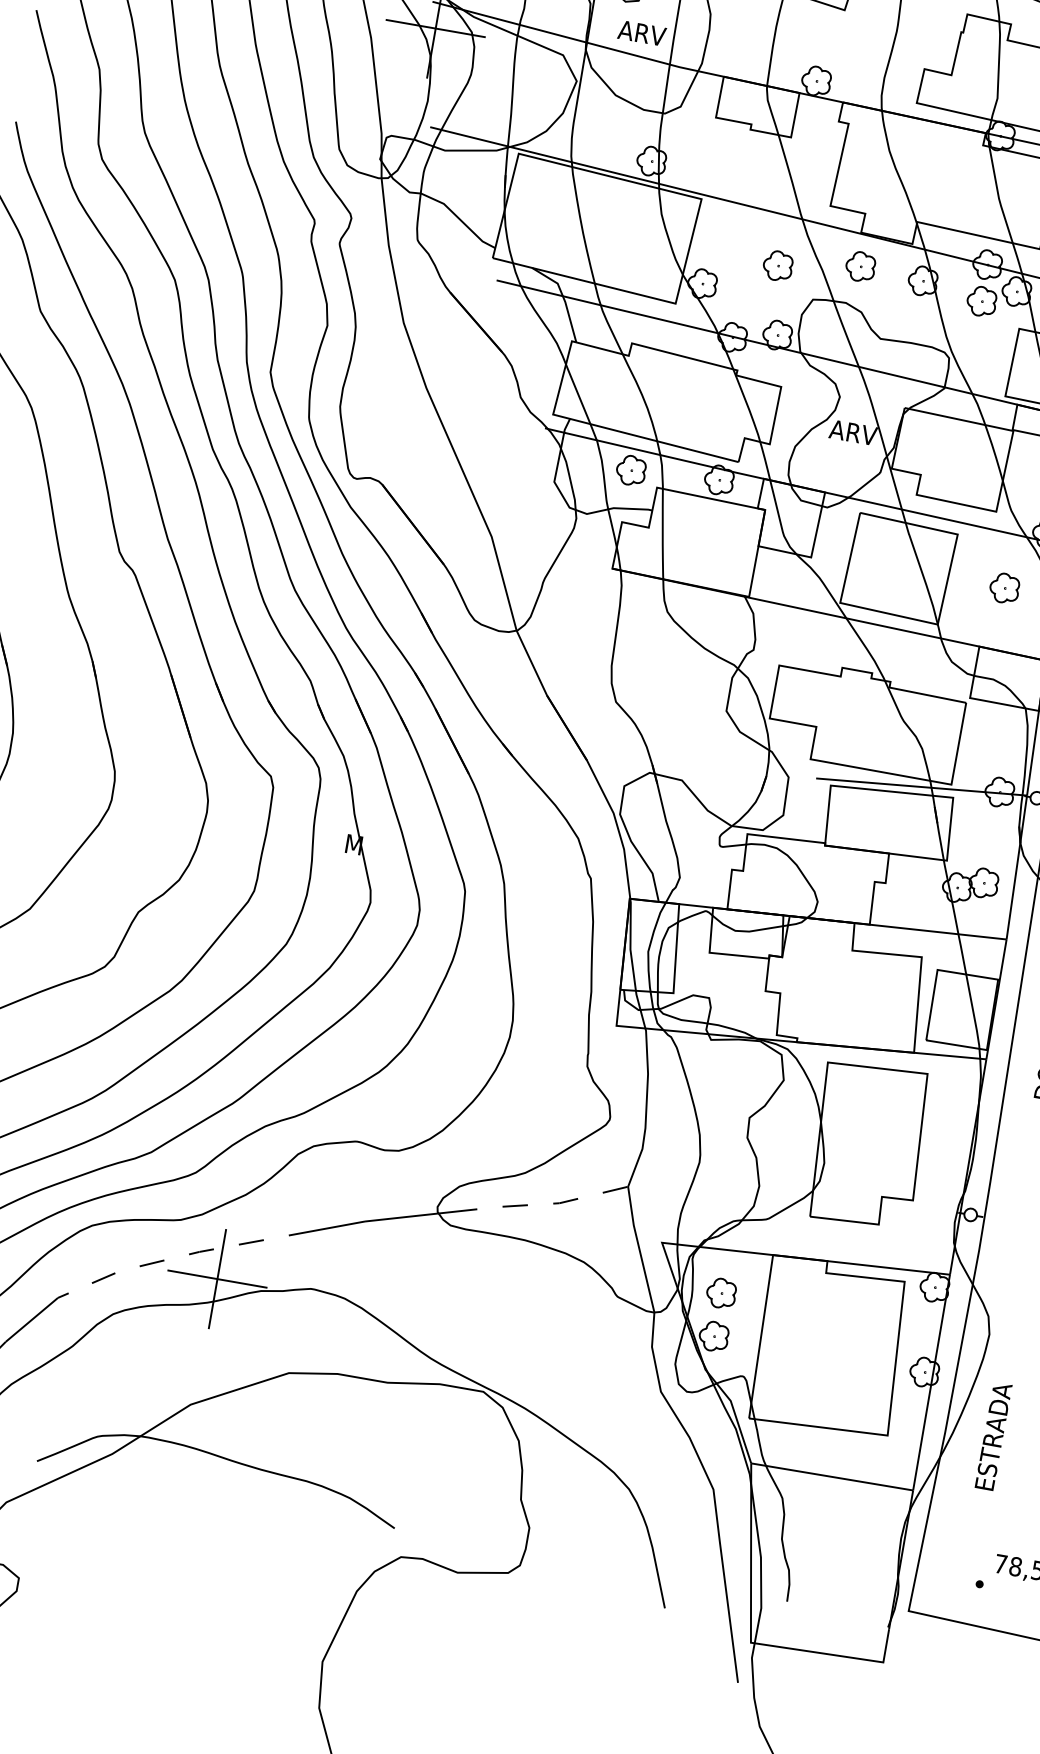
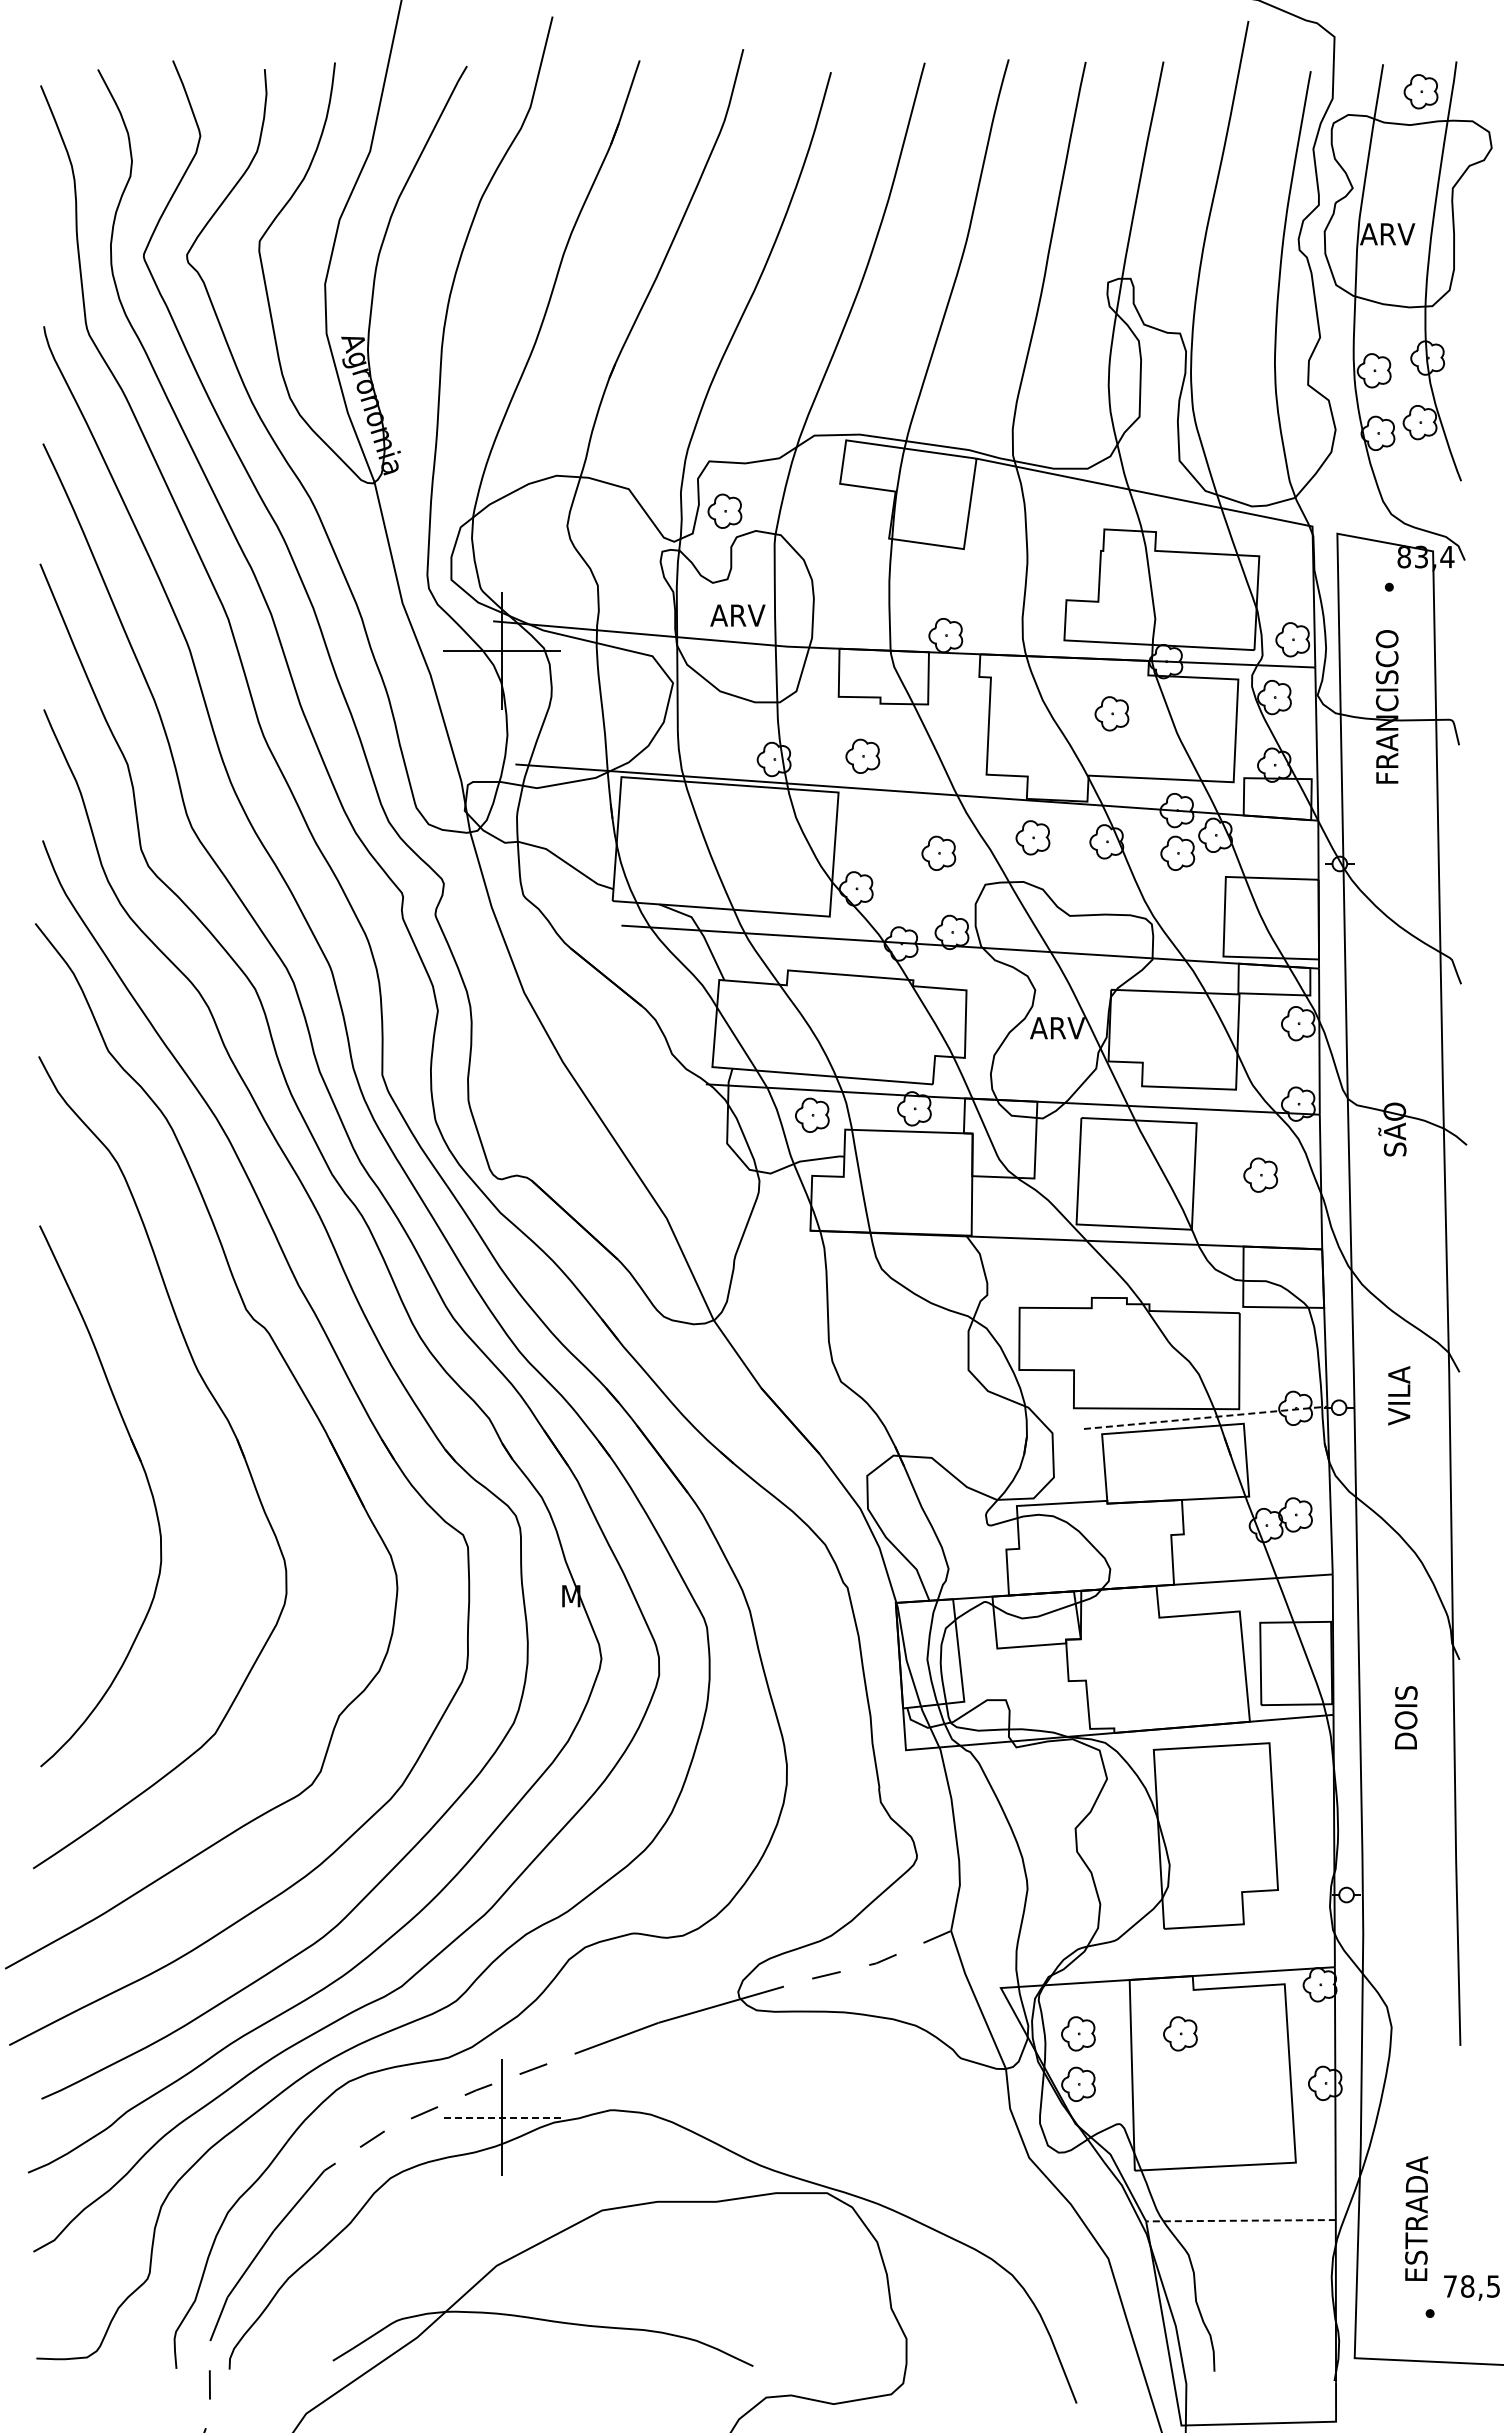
part: (727, 171) -> (862, 755), added
part: (946, 172) -> (1111, 713), added
line: (922, 786) -> (1206, 1417), solid -> dashed
line: (217, 1279) -> (502, 2117), solid -> dashed
part: (808, 1308) -> (1180, 2033), added
text: (993, 1436) -> (1416, 2218), moved
line: (831, 1476) -> (1240, 2220), solid -> dashed

